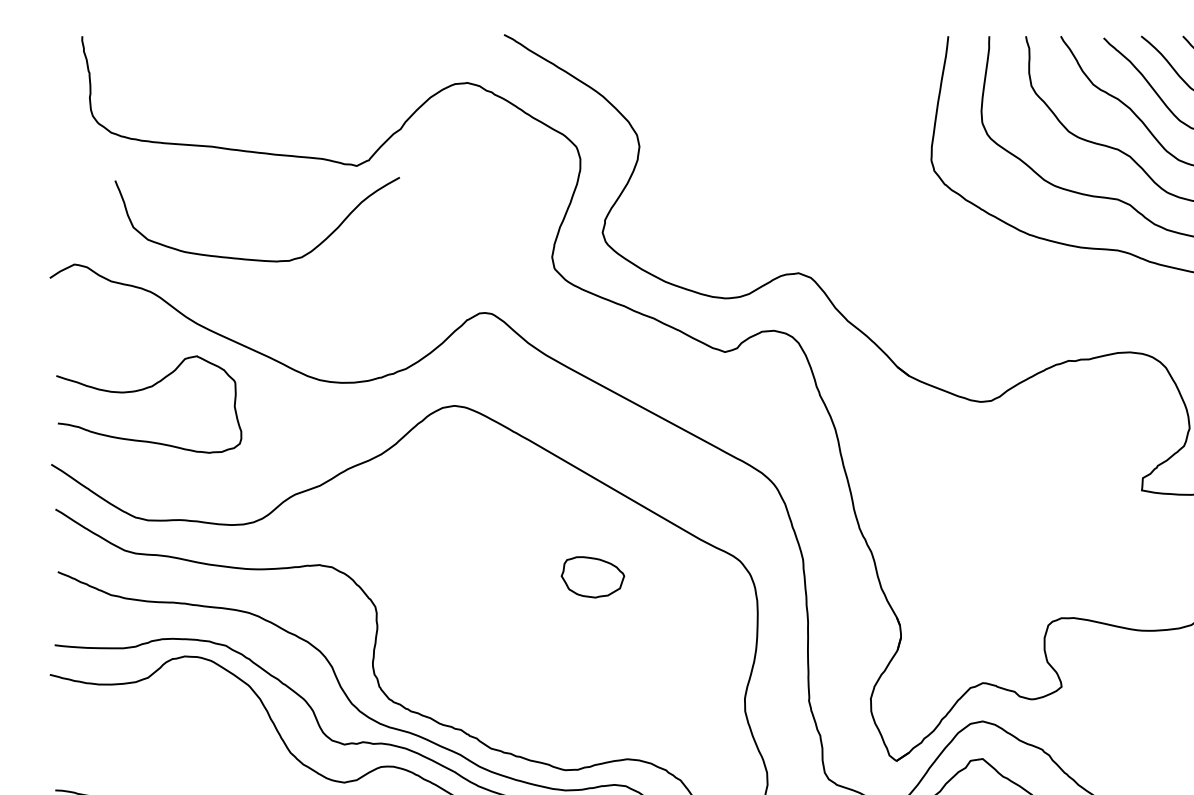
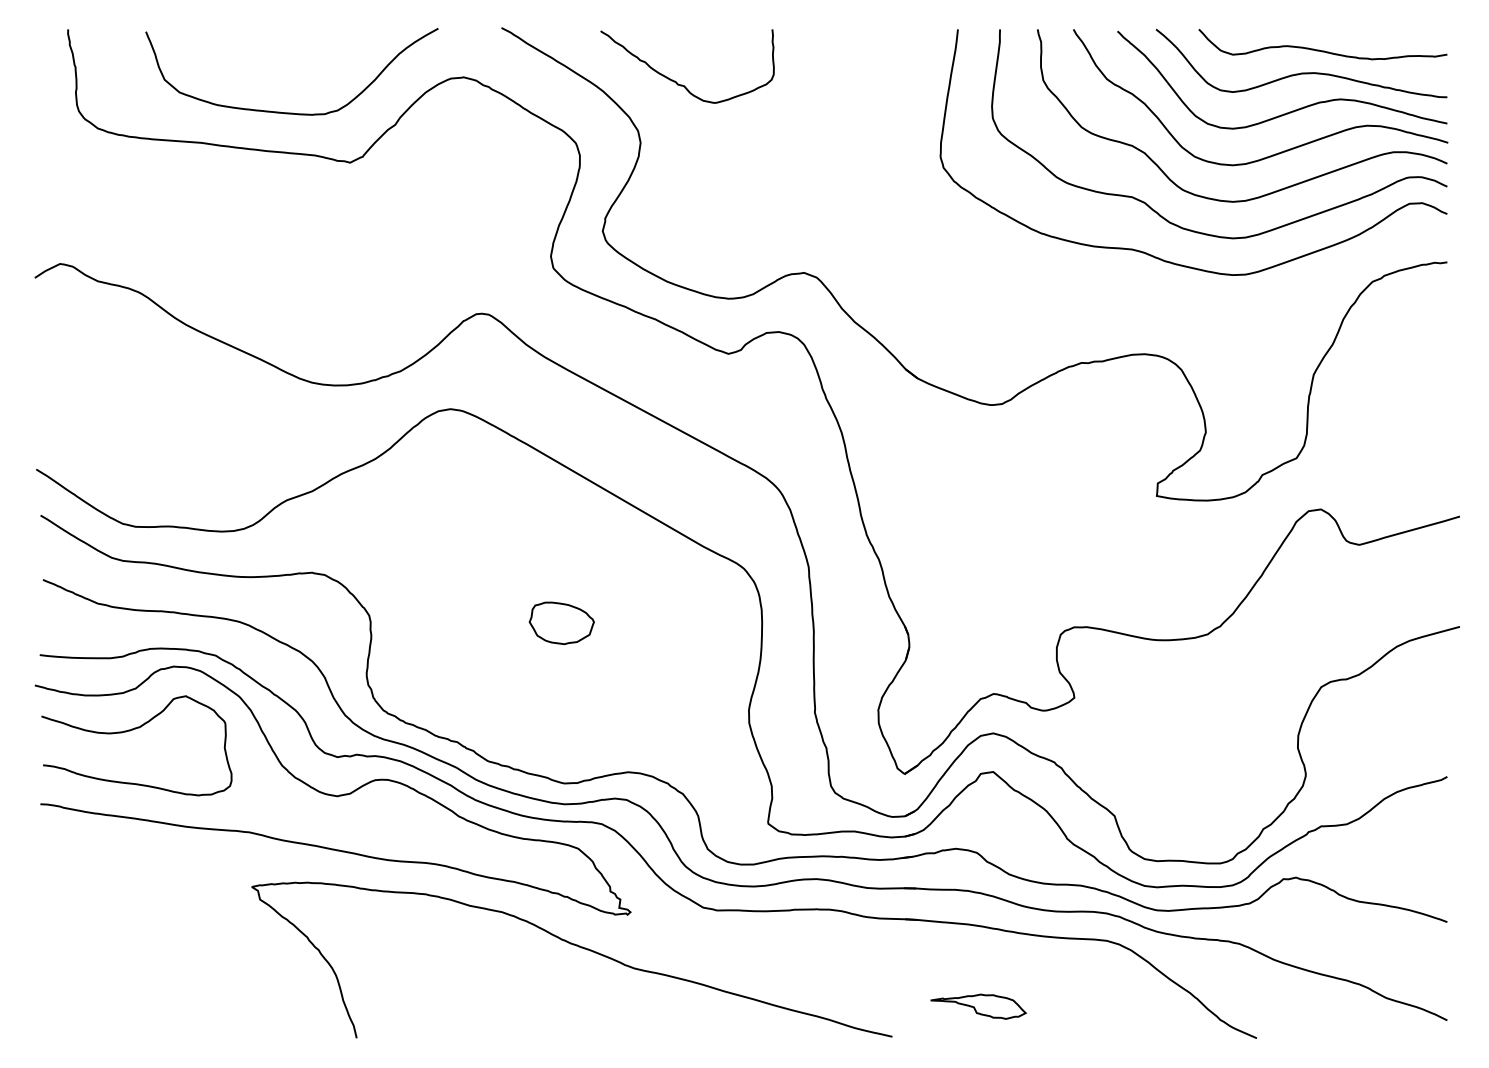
curve: (674, 86) -> (676, 81), added
curve: (256, 259) -> (291, 112), moved
curve: (142, 390) -> (130, 731), moved
part: (592, 577) -> (561, 623), moved

